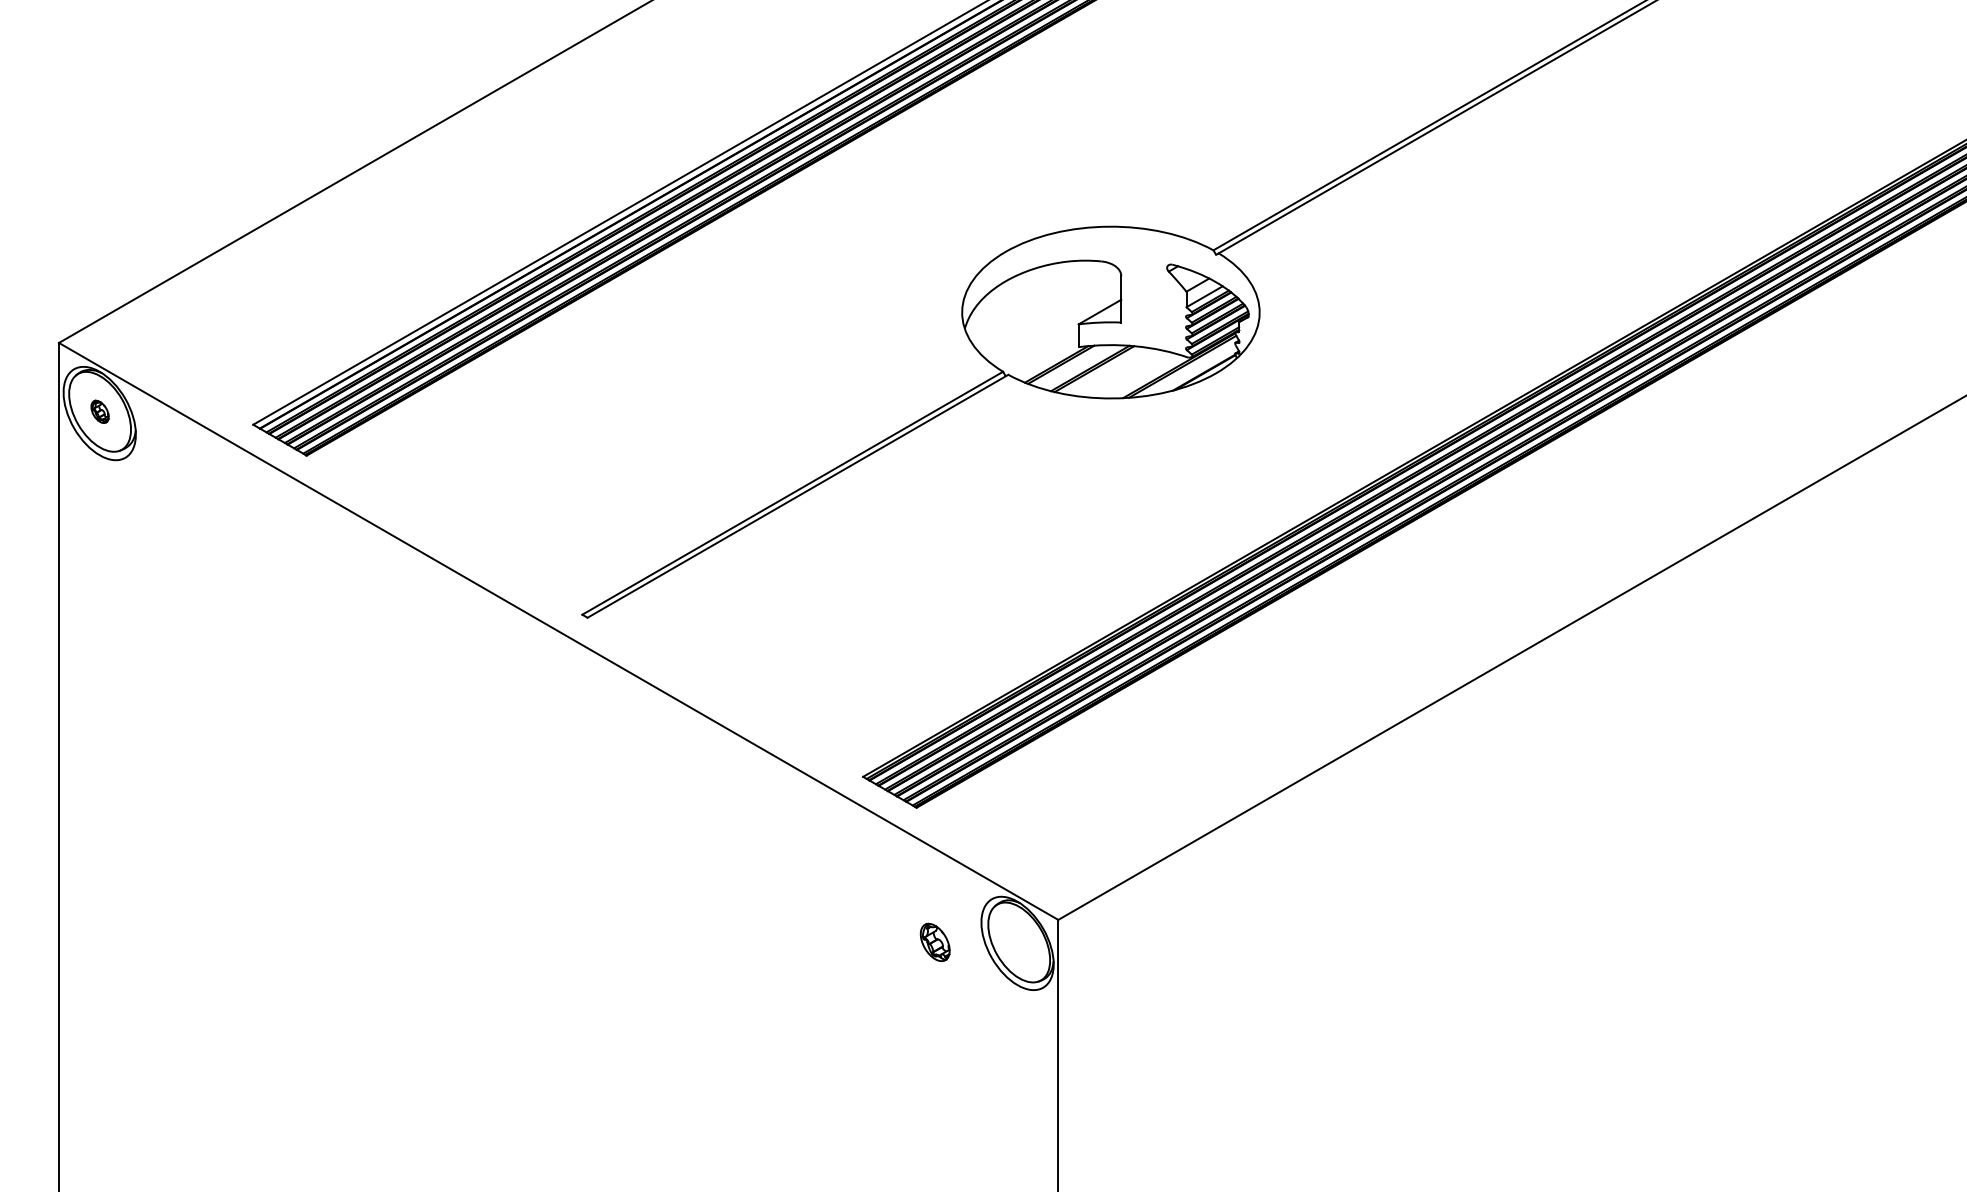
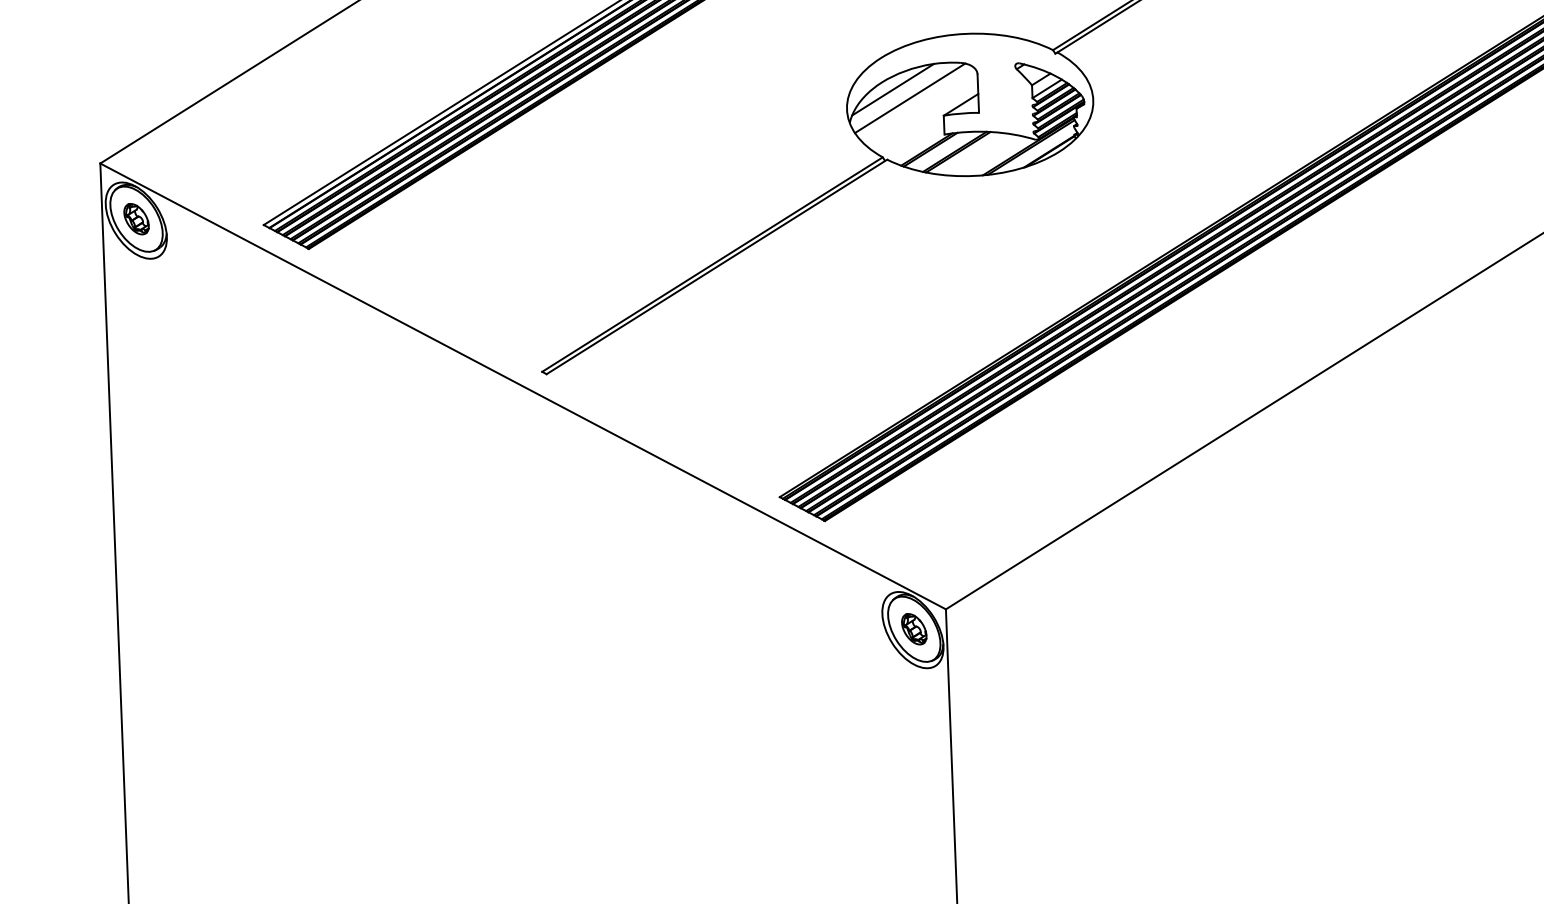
line: (1018, 290) -> (892, 89), added
line: (1038, 301) -> (909, 98), added
part: (99, 411) -> (136, 218), size x1.67
part: (934, 942) -> (913, 629), moved

